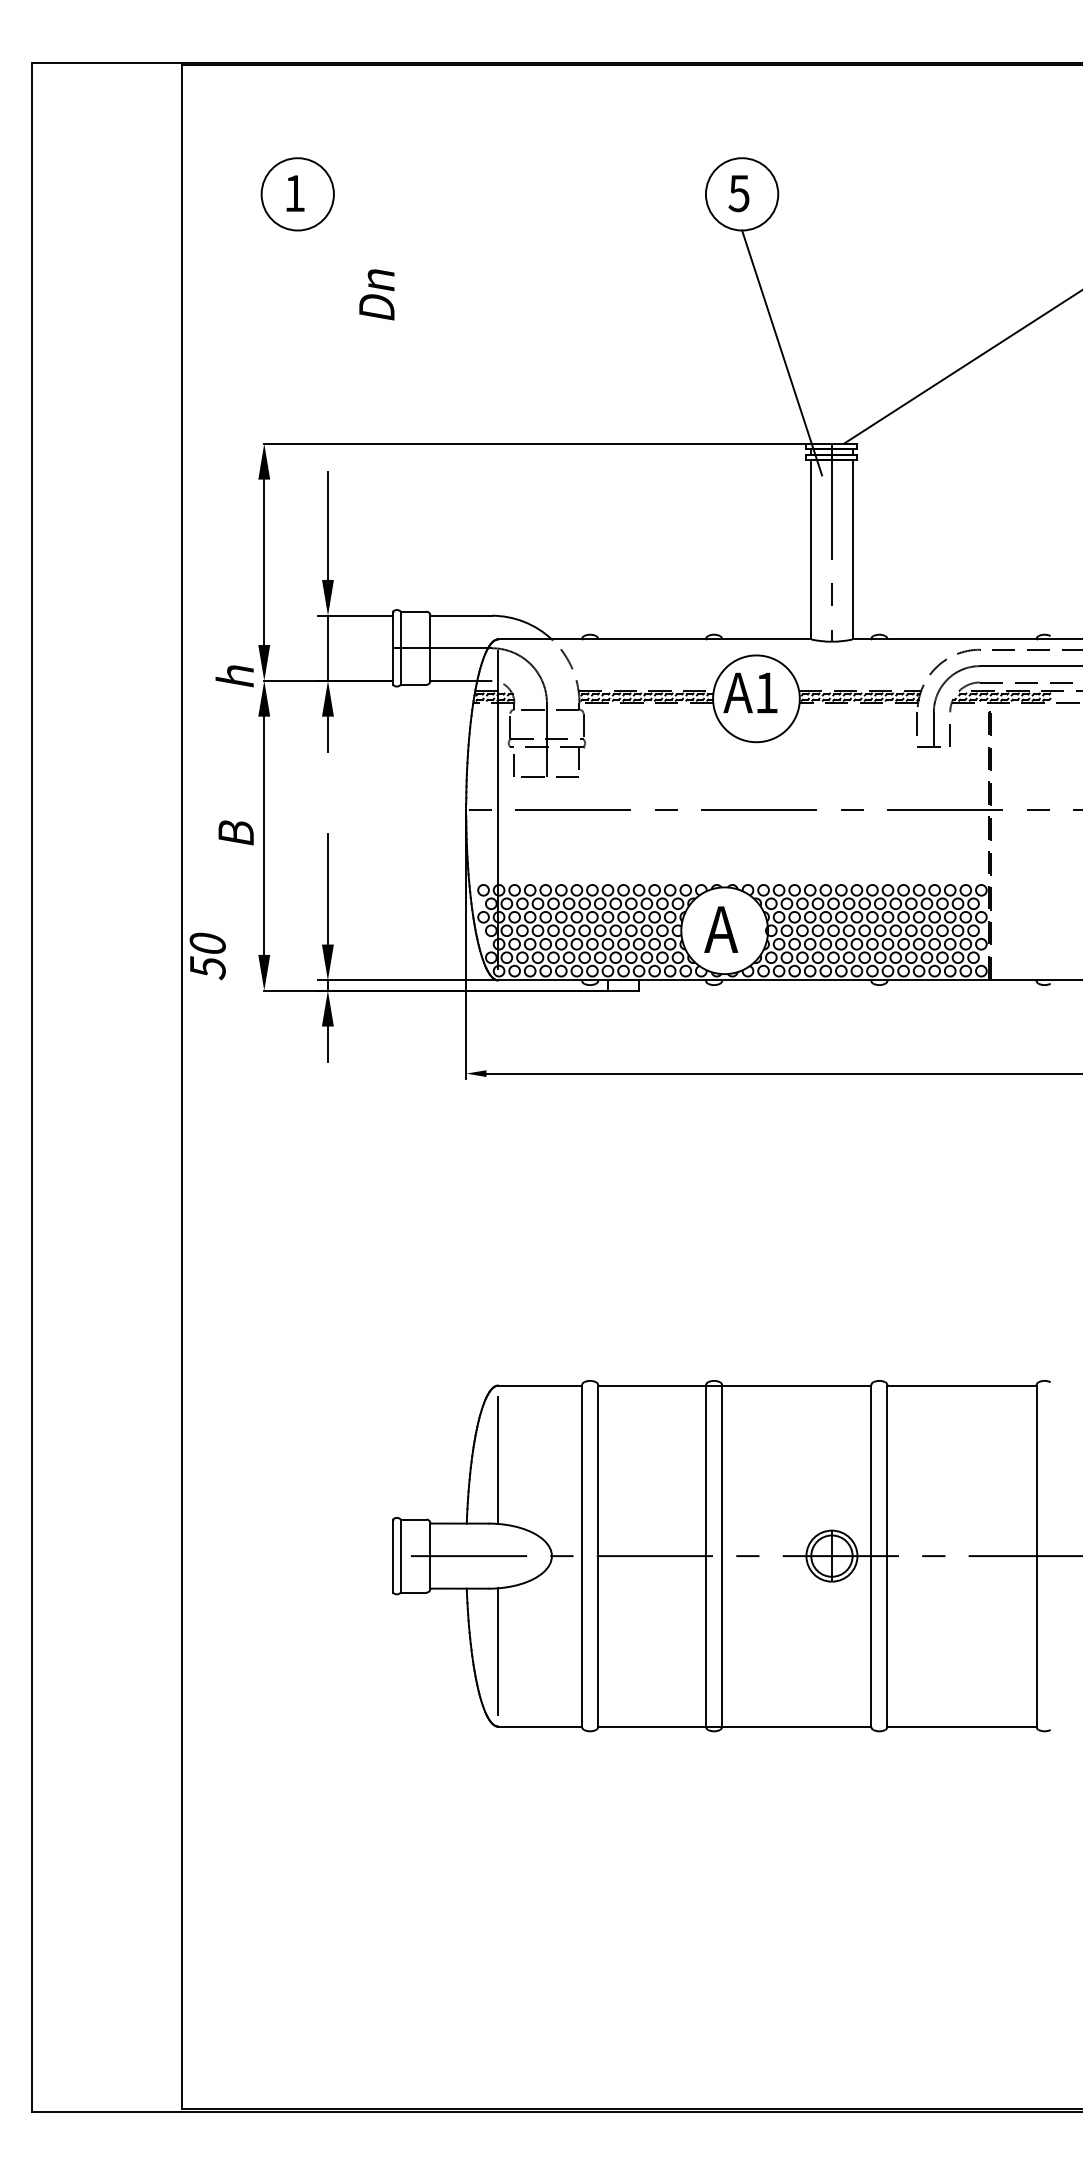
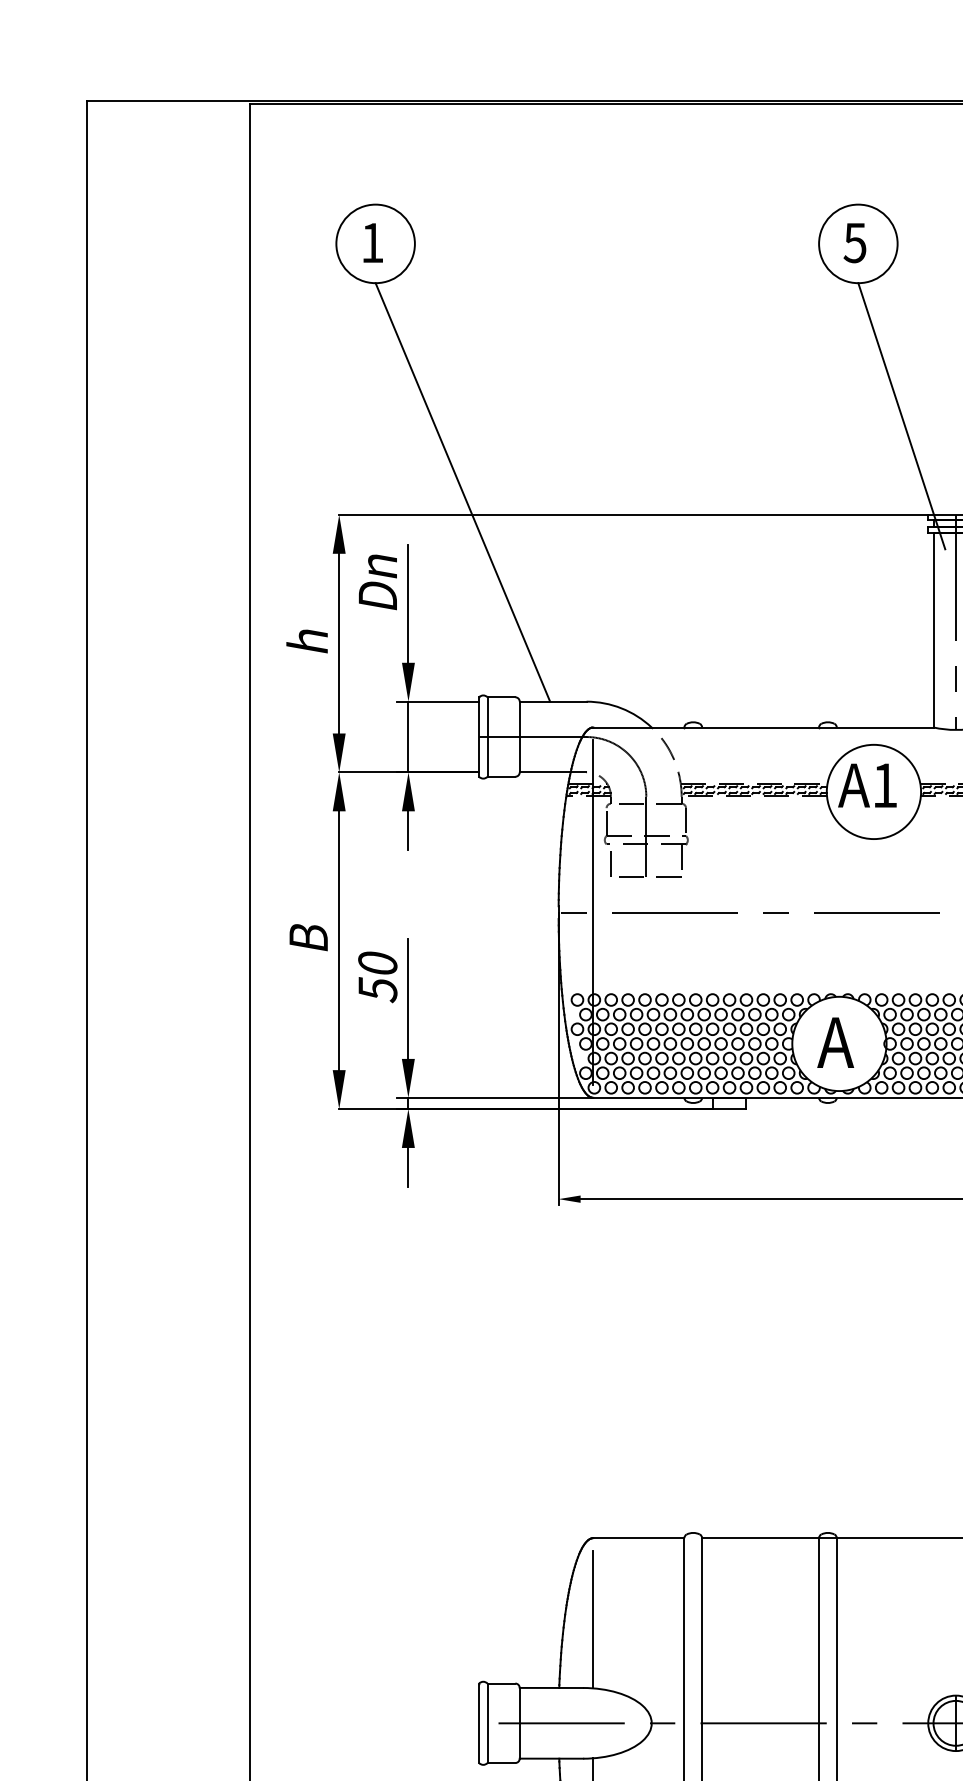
text: (376, 294) -> (377, 581), moved
line: (377, 422) -> (462, 491), added
text: (234, 676) -> (306, 641), moved
text: (207, 956) -> (377, 977), moved

